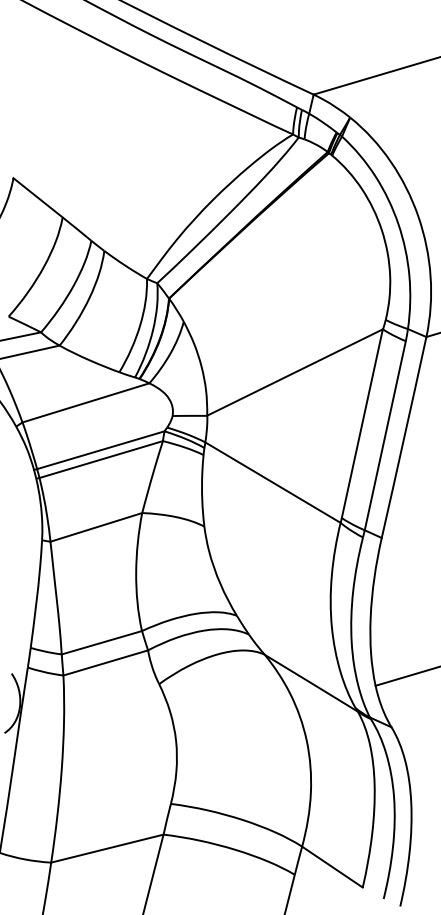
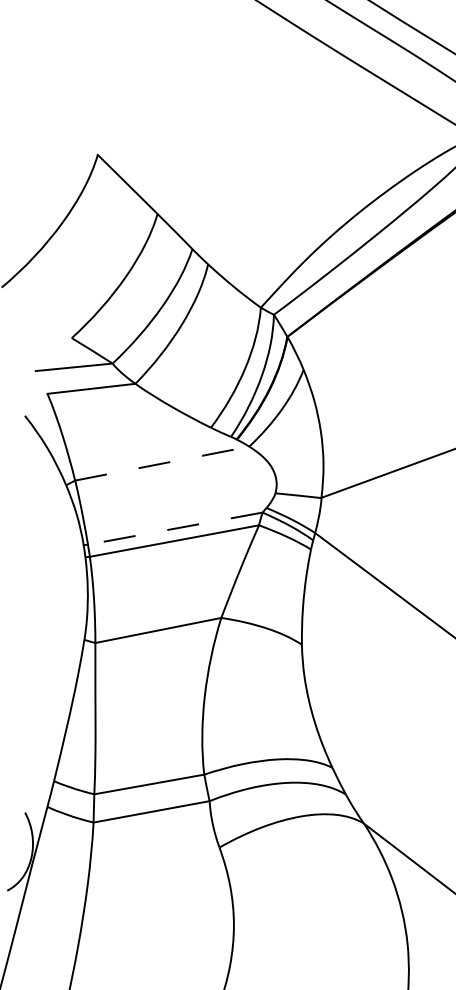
line: (86, 402) -> (162, 463), solid -> dashed
line: (100, 450) -> (174, 528), solid -> dashed

